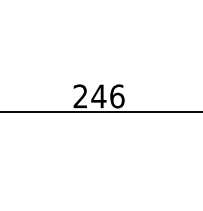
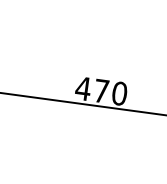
text: (98, 96) -> (101, 91), 246 -> 470

